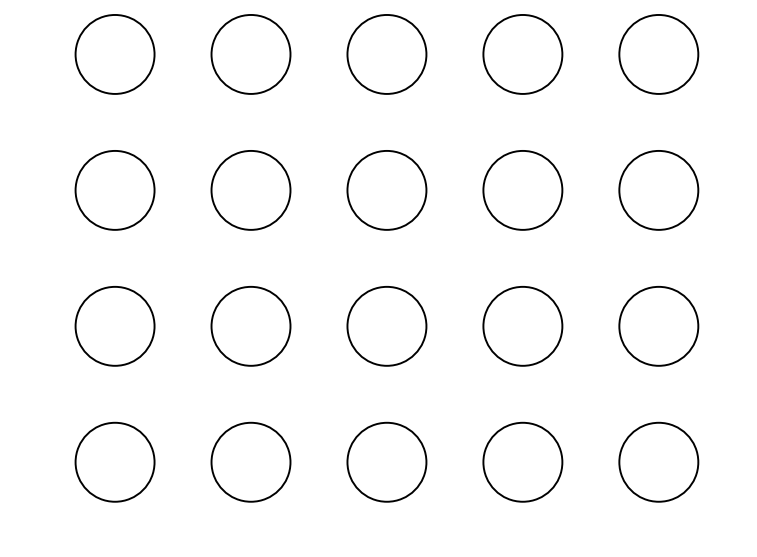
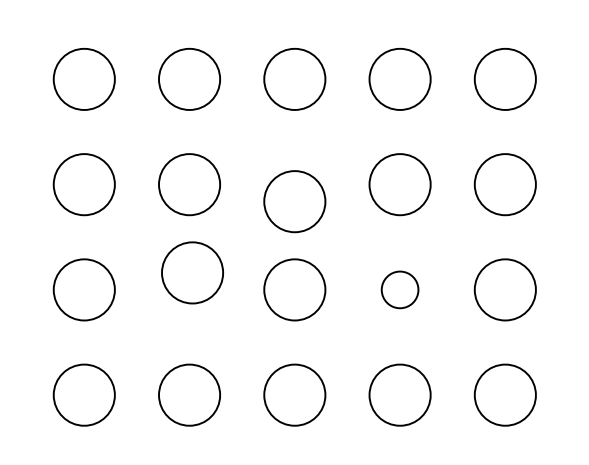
circle: (386, 190) -> (294, 201), moved
circle: (250, 325) -> (192, 272), moved
circle: (522, 325) -> (399, 289), size x0.6

